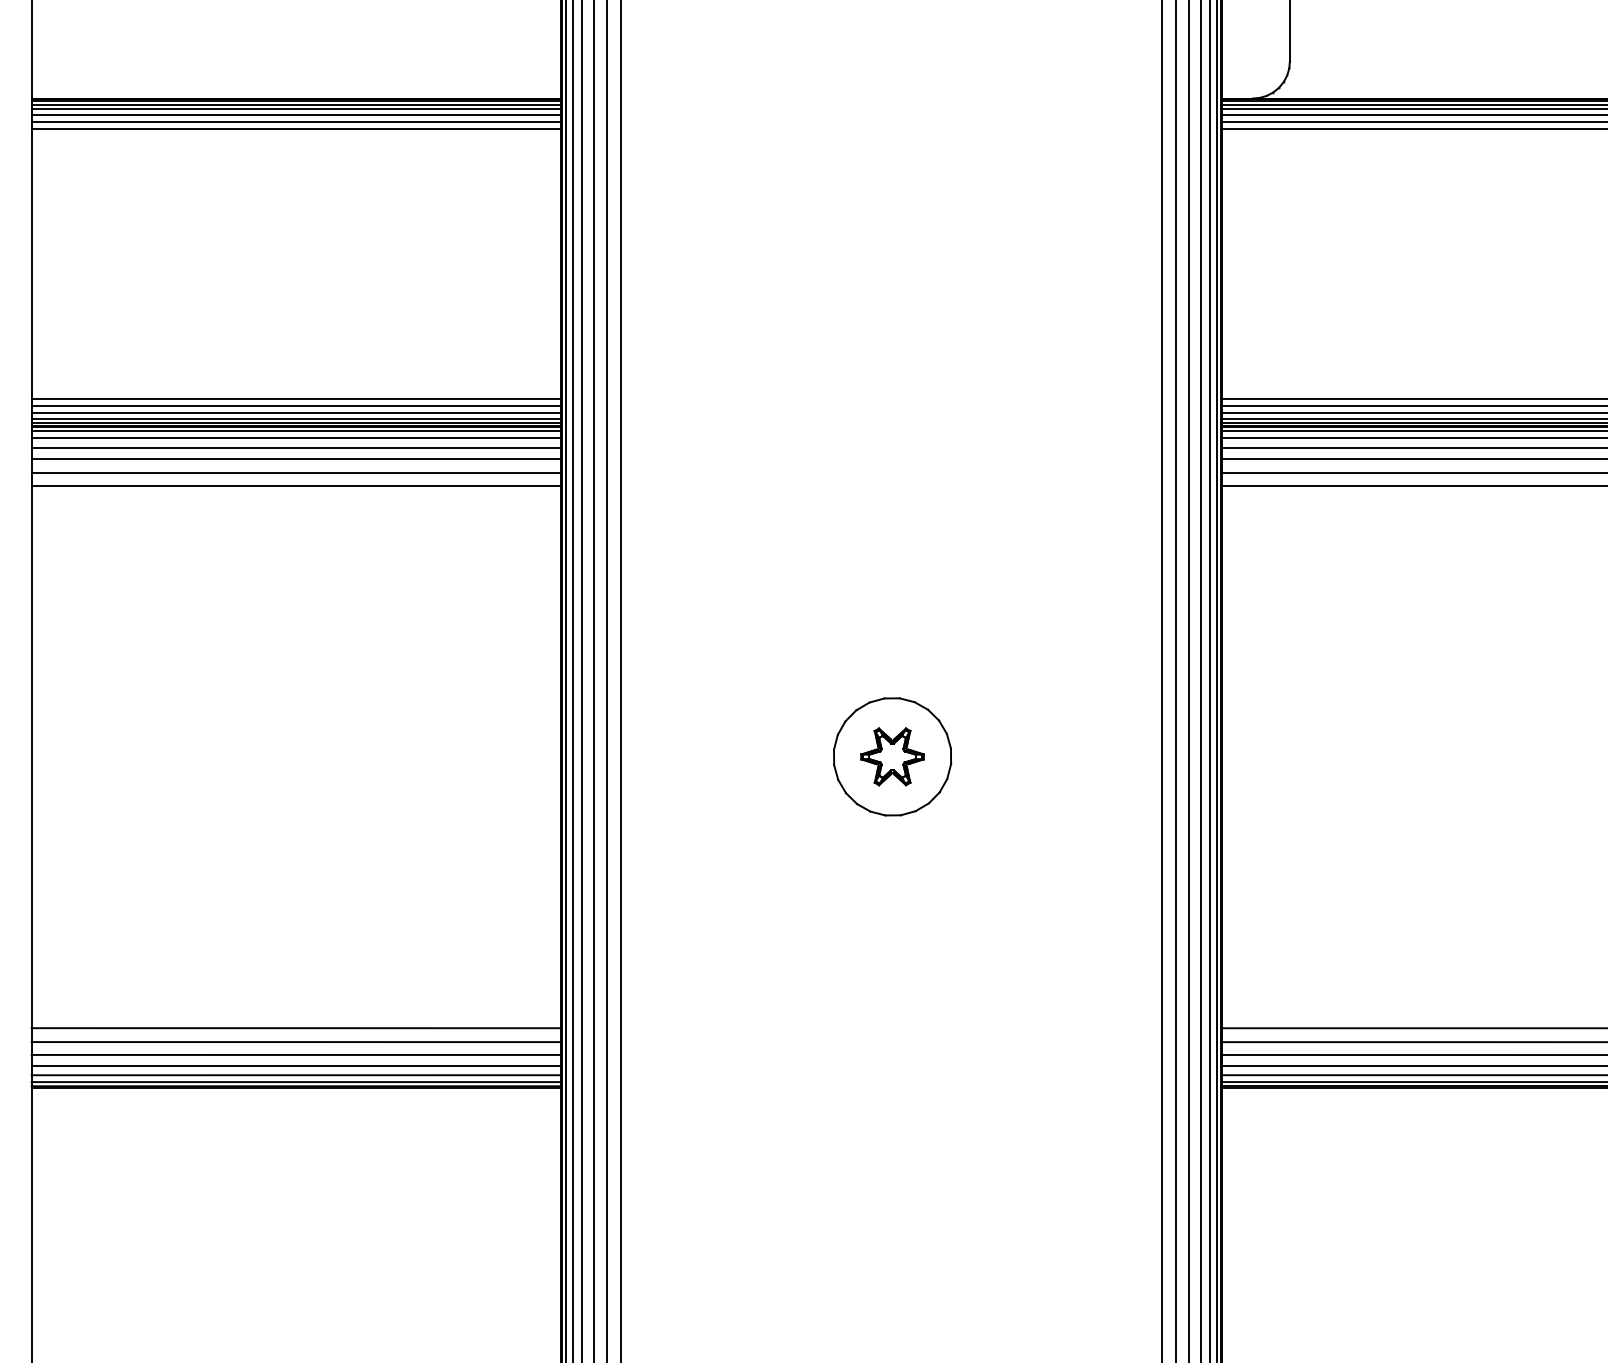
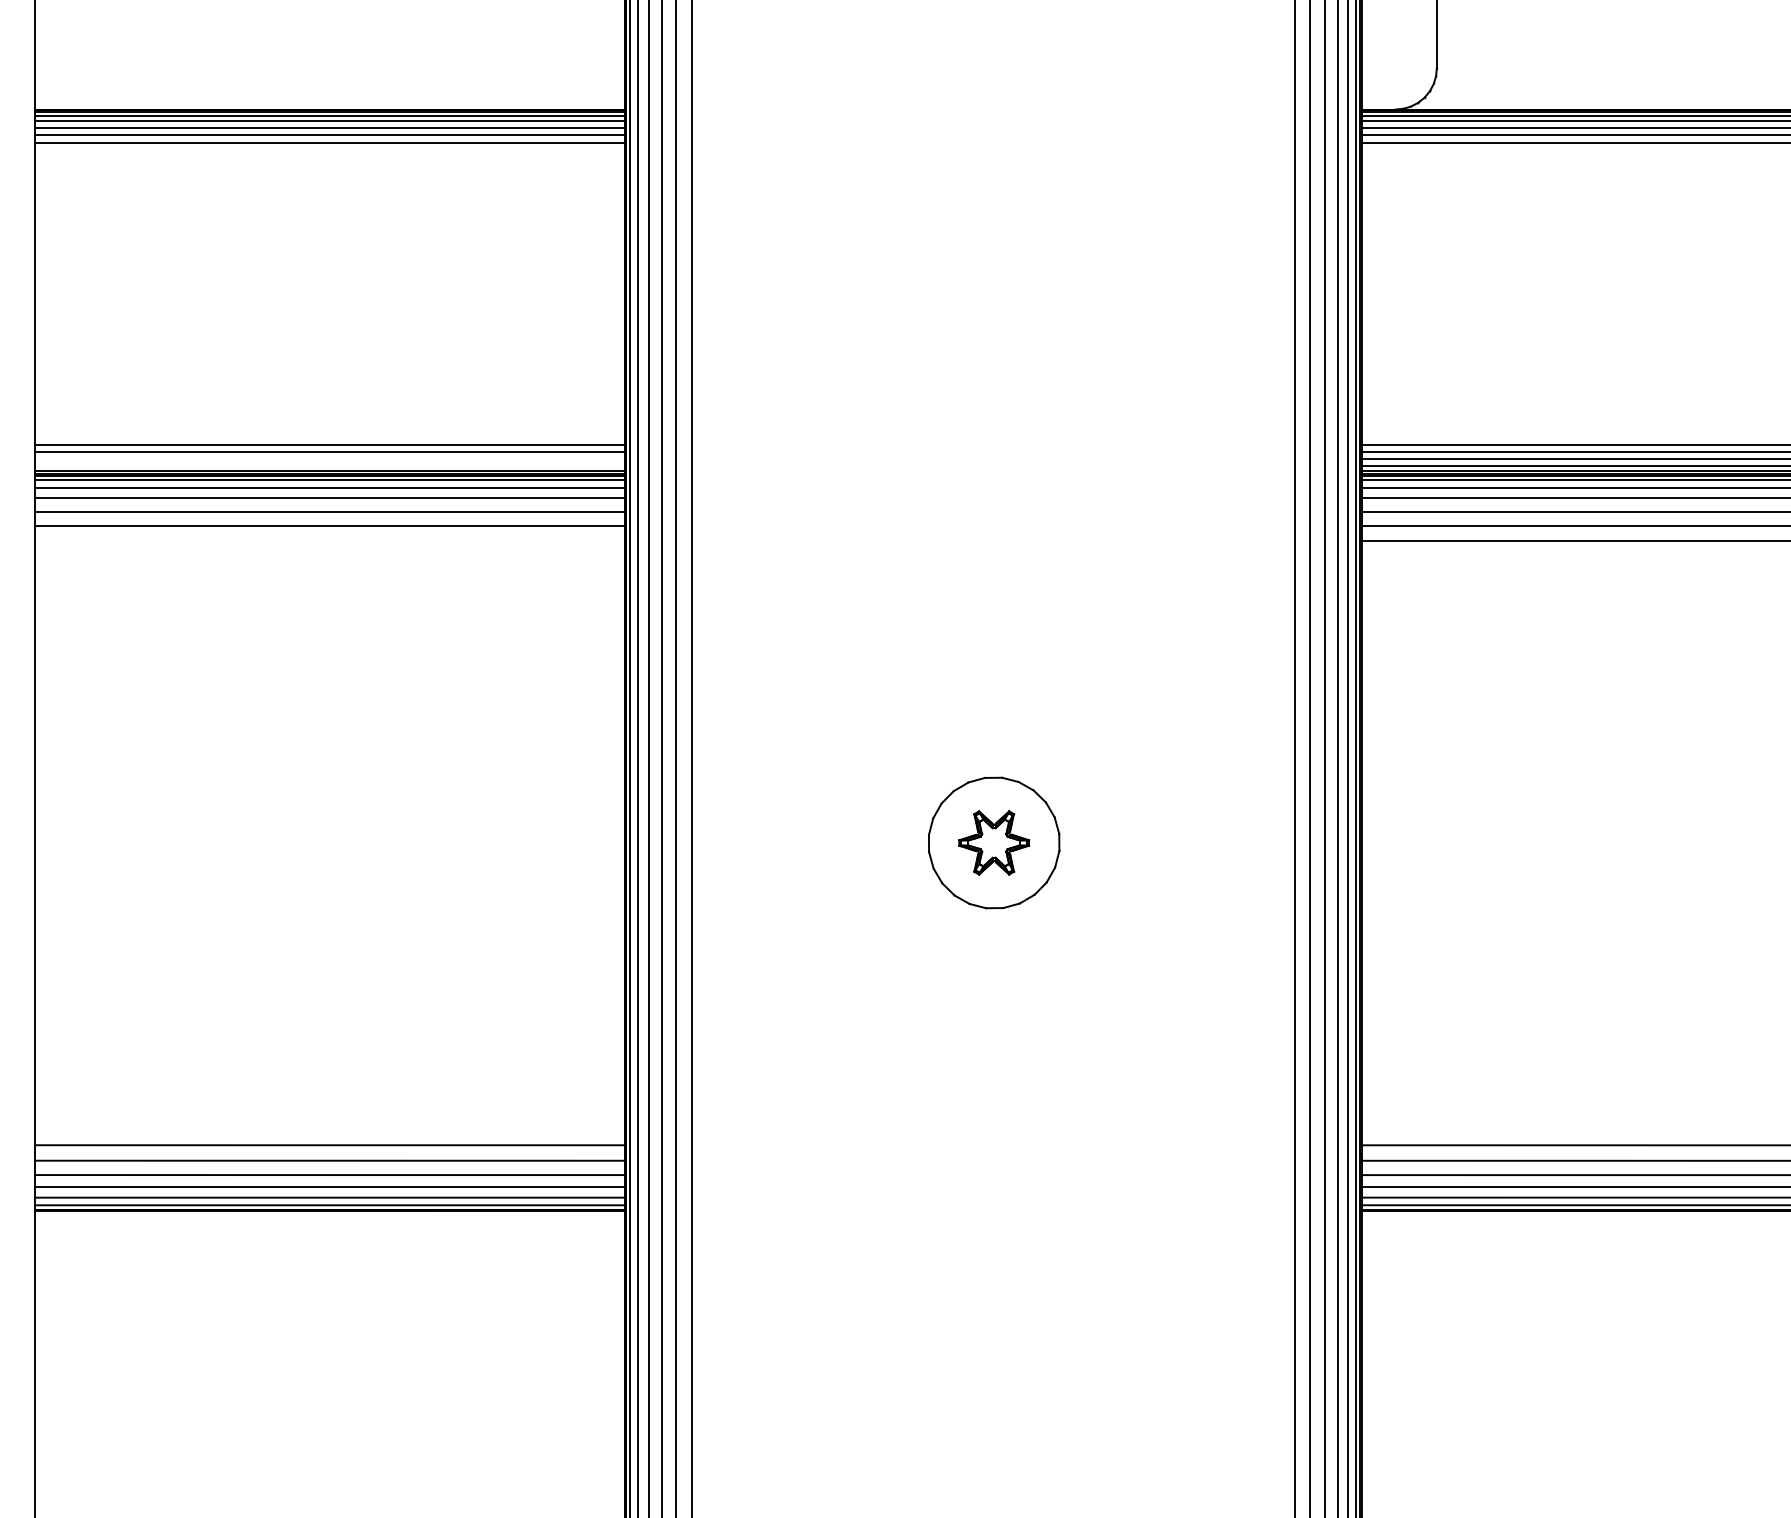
line: (295, 412) -> (329, 459), removed
line: (295, 418) -> (329, 466), removed
line: (295, 486) -> (329, 541), removed

